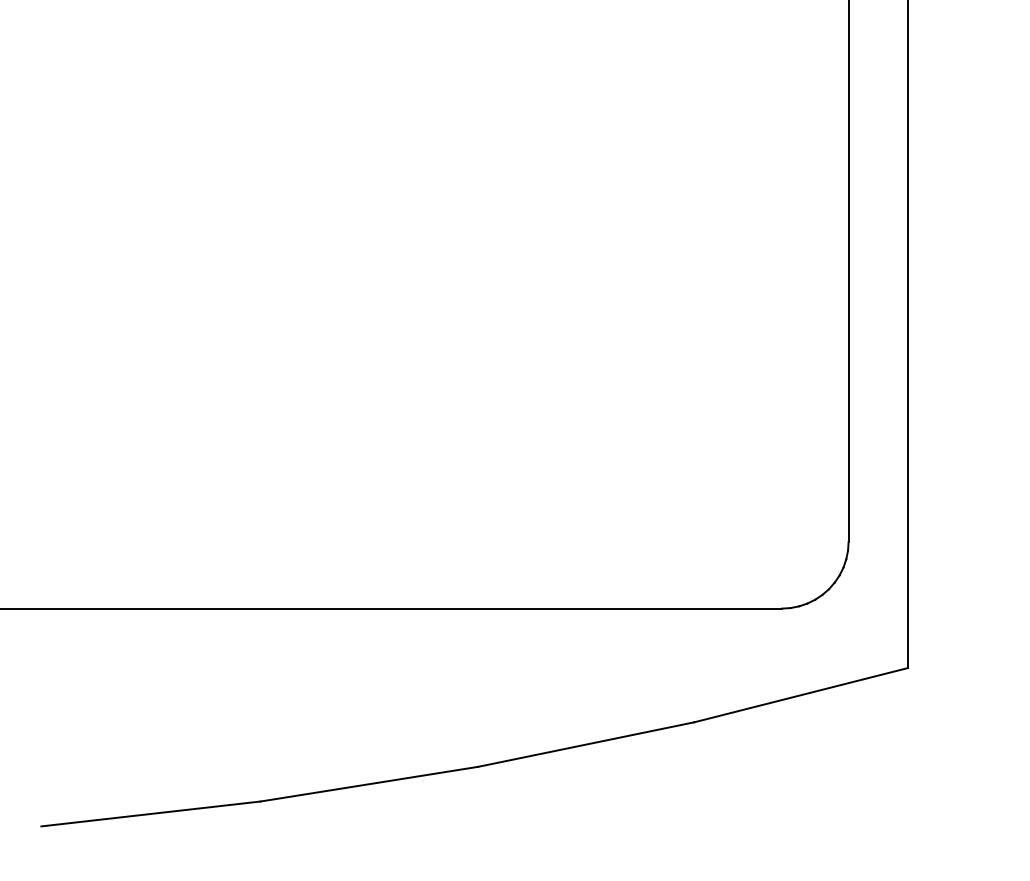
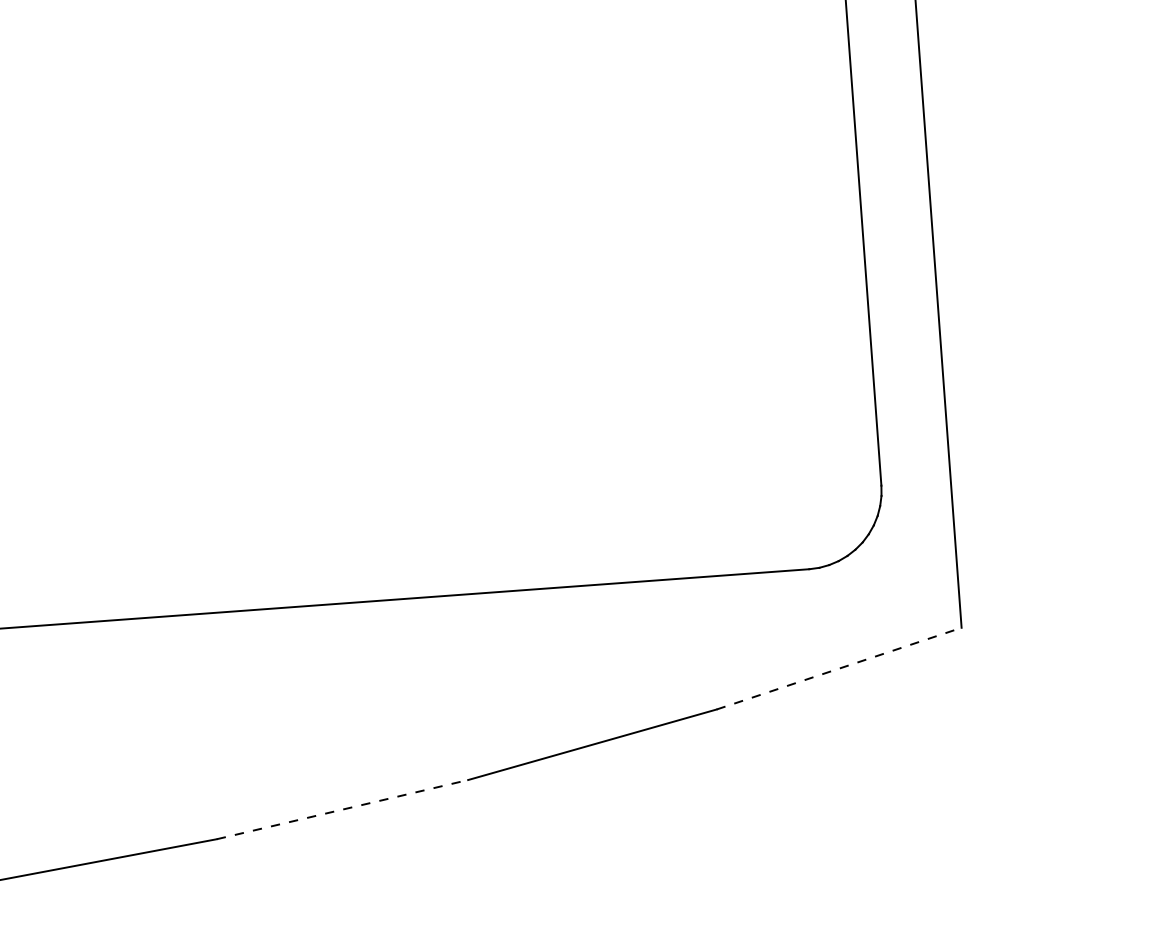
line: (801, 695) -> (839, 669), solid -> dashed
line: (369, 784) -> (342, 809), solid -> dashed

